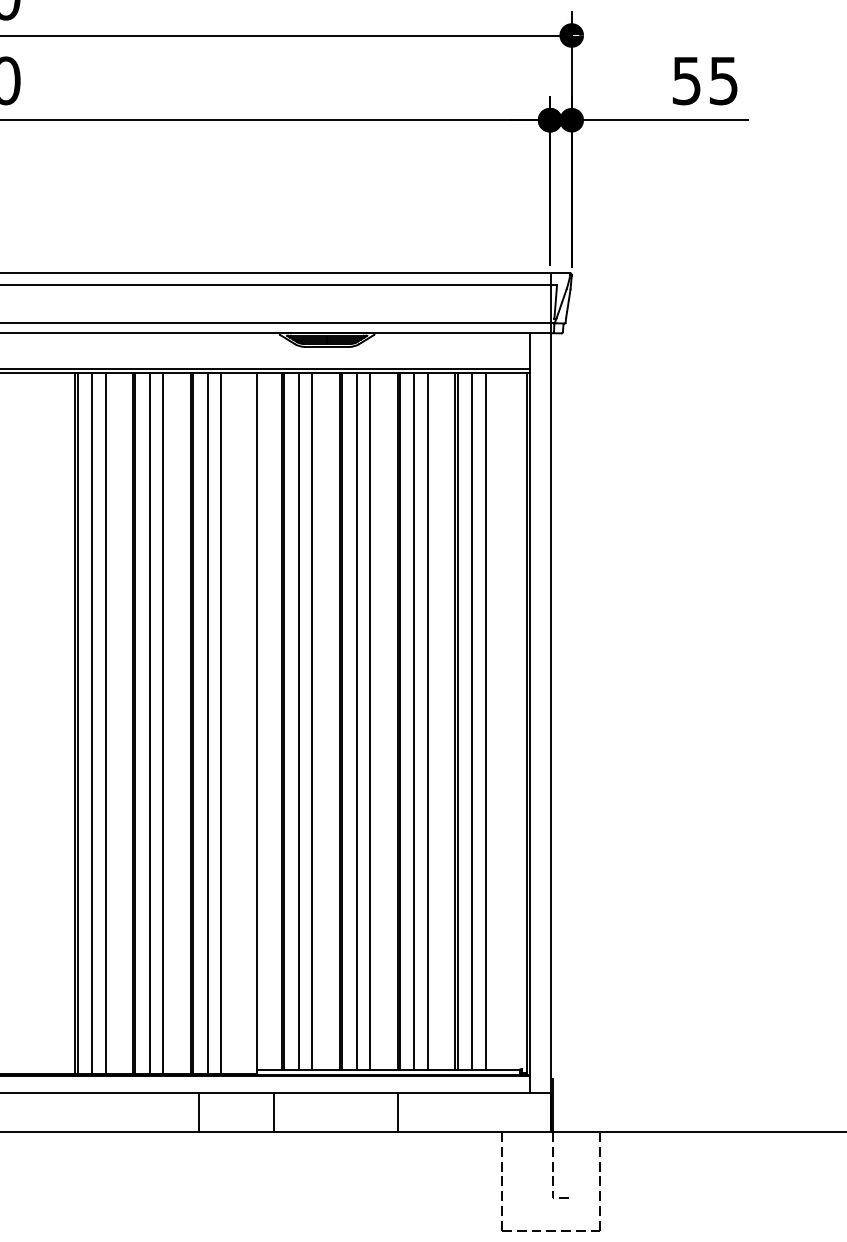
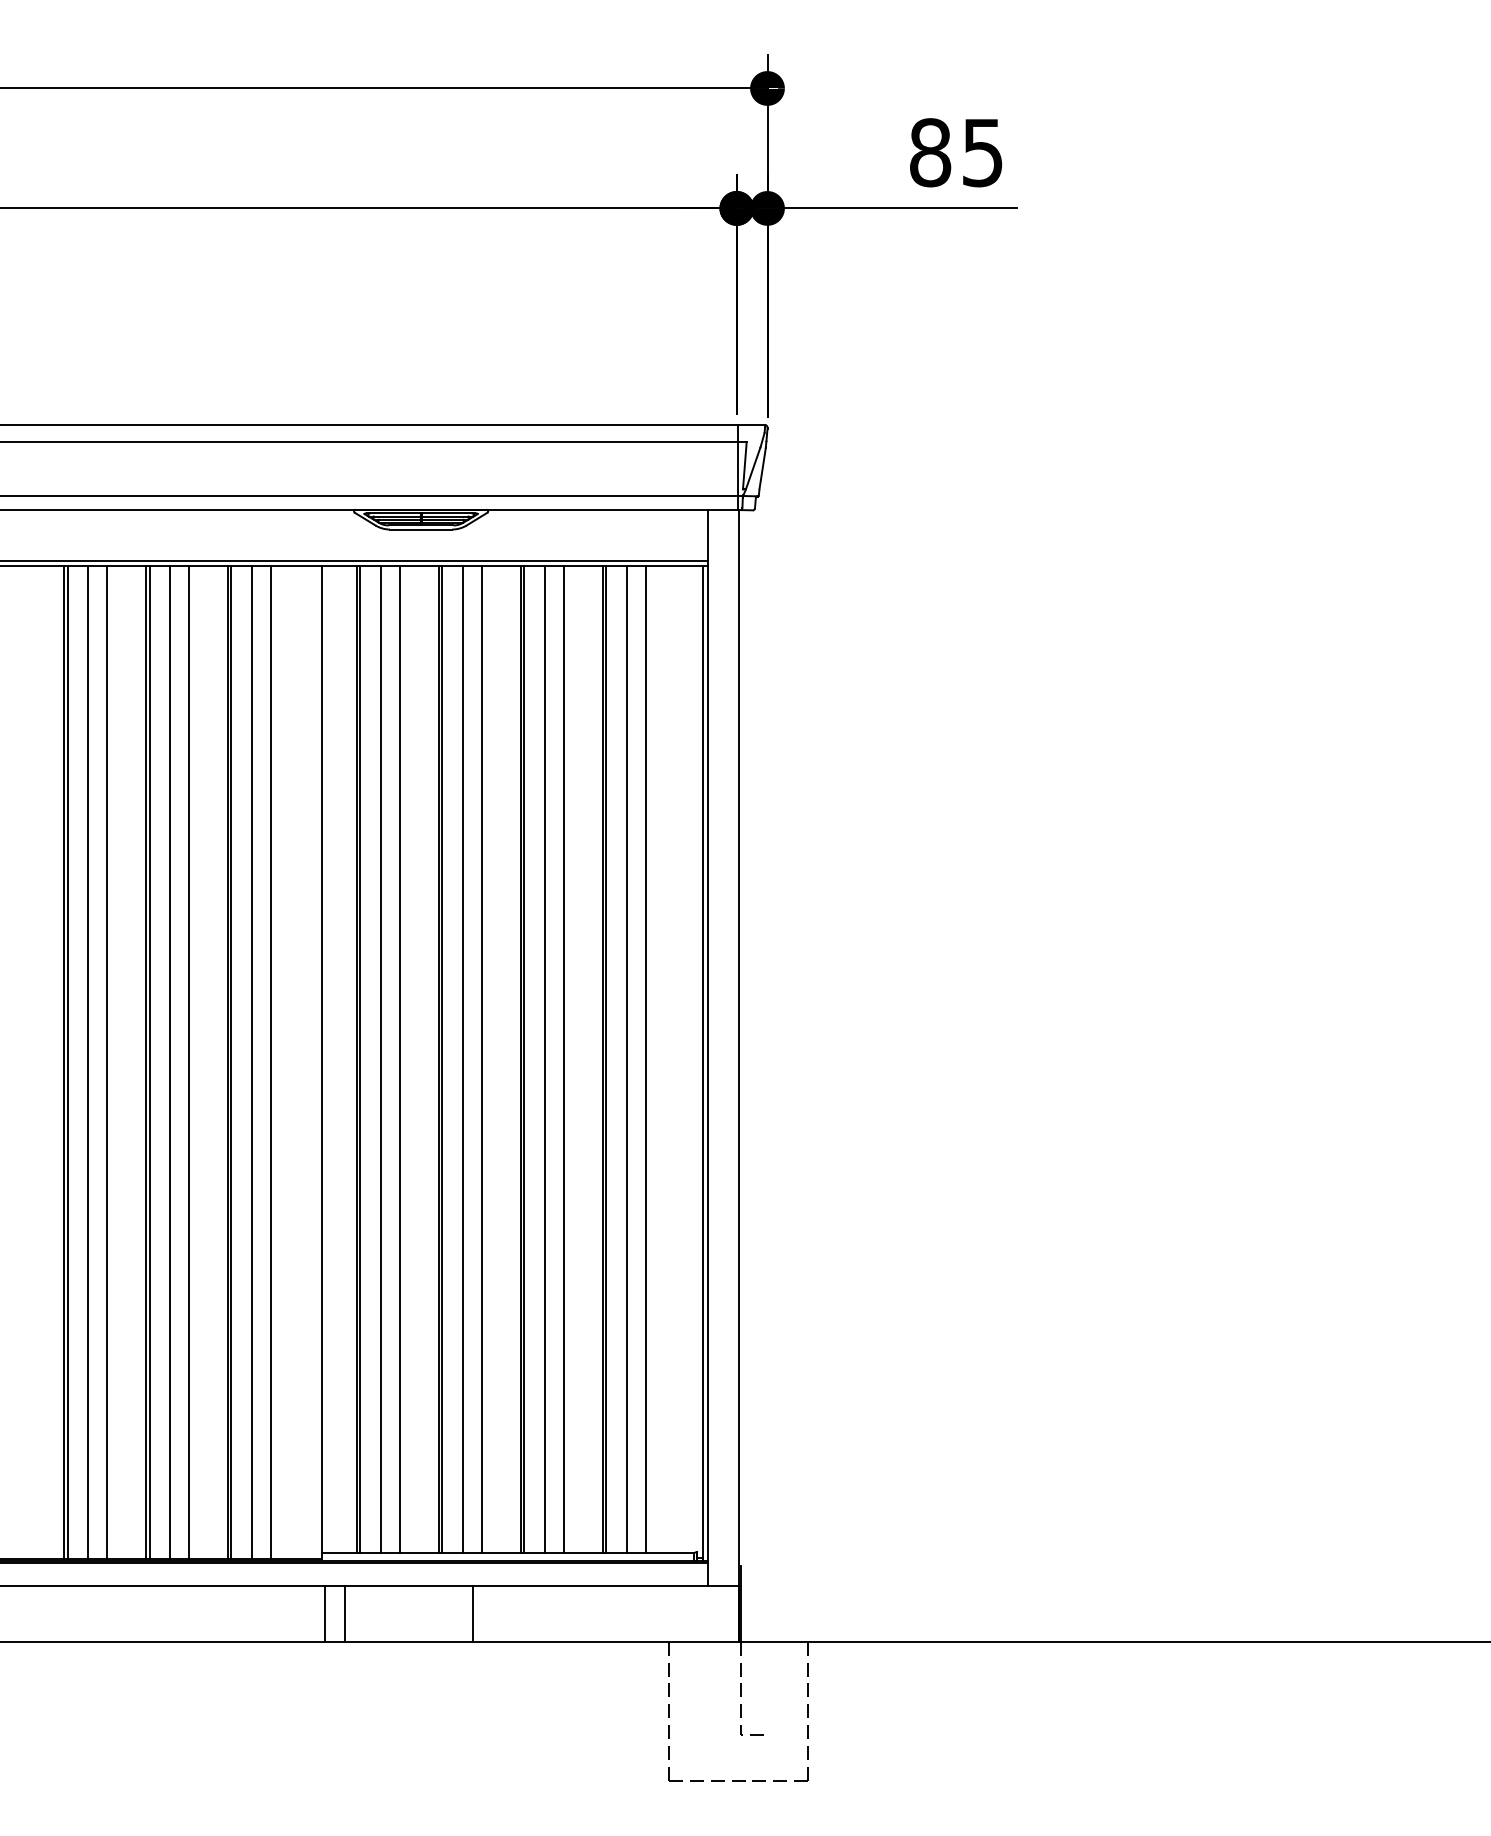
text: (686, 80) -> (930, 152), 55 -> 85
line: (198, 1112) -> (324, 1613), moved
line: (398, 1112) -> (473, 1613), moved

